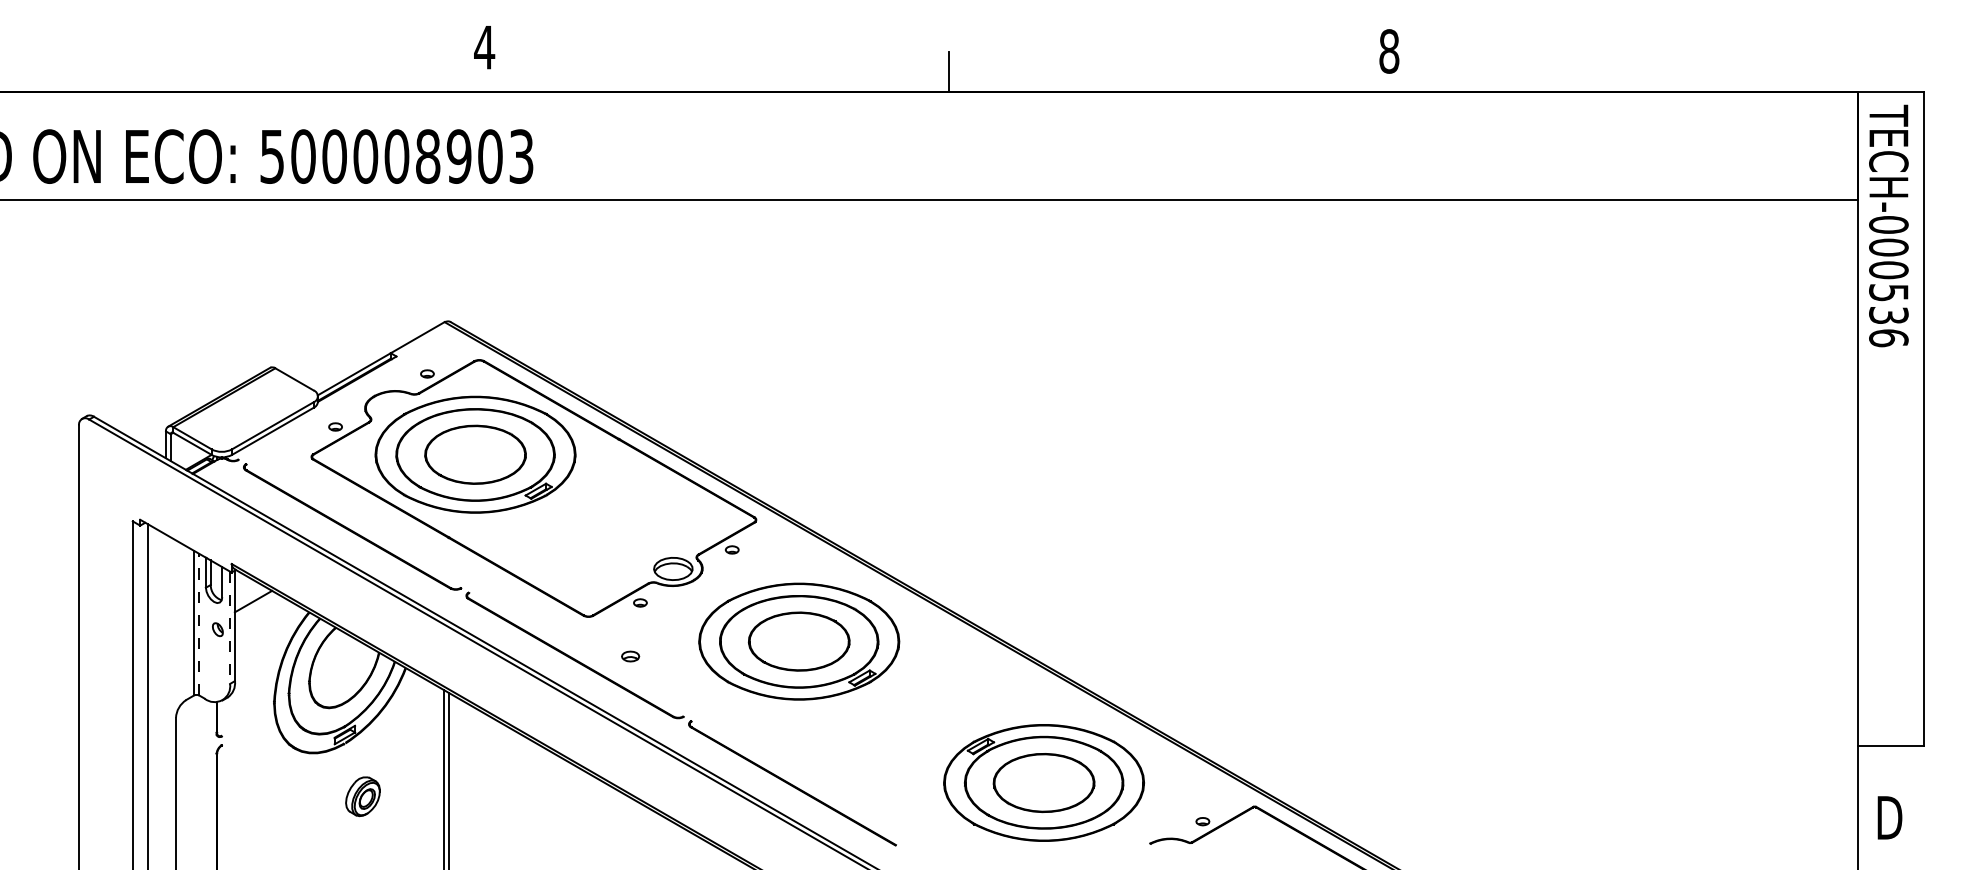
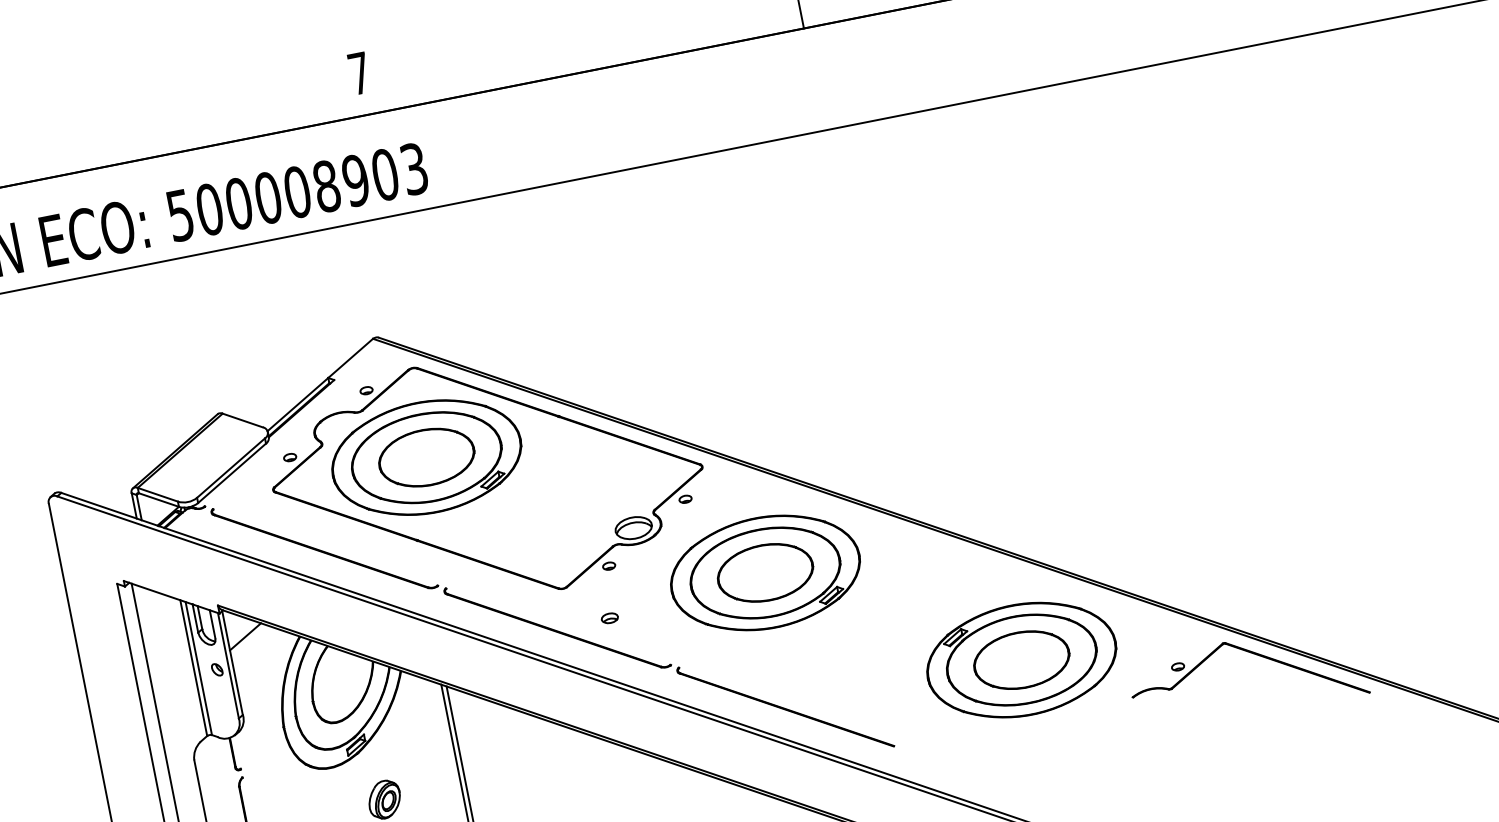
text: (484, 47) -> (359, 73), 4 -> 7
line: (199, 624) -> (199, 668), dashed -> solid
line: (230, 628) -> (228, 666), dashed -> solid

